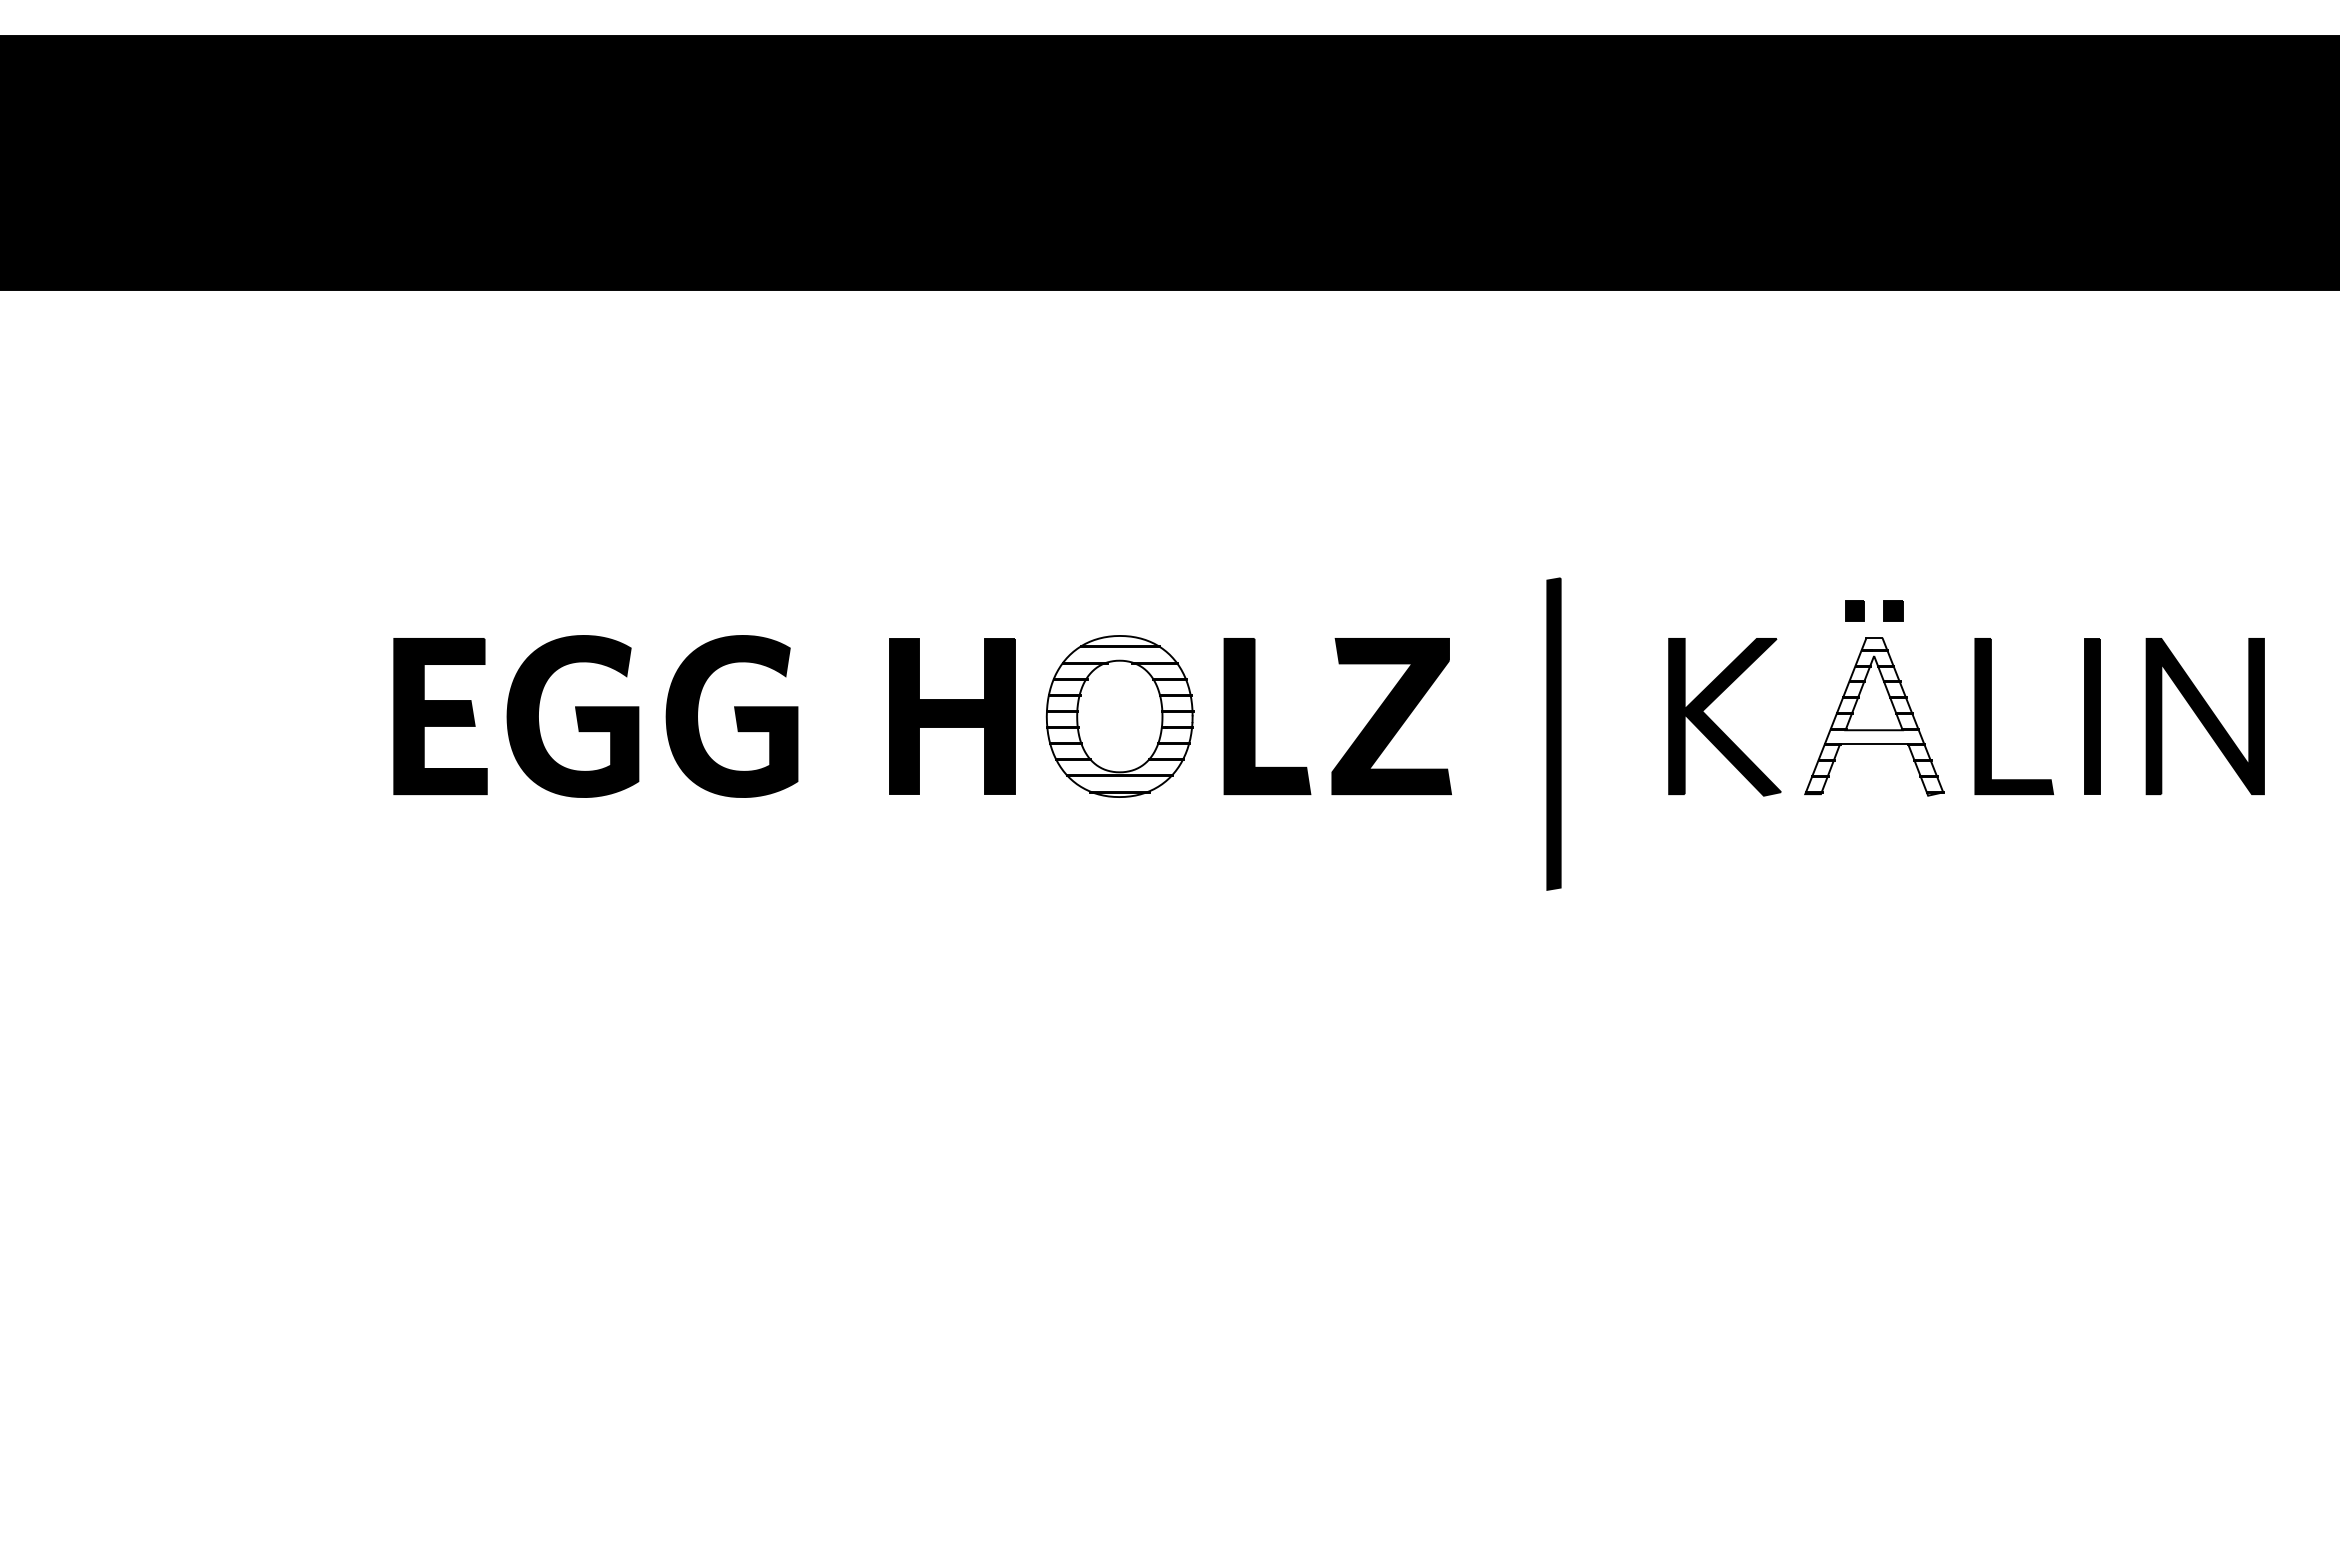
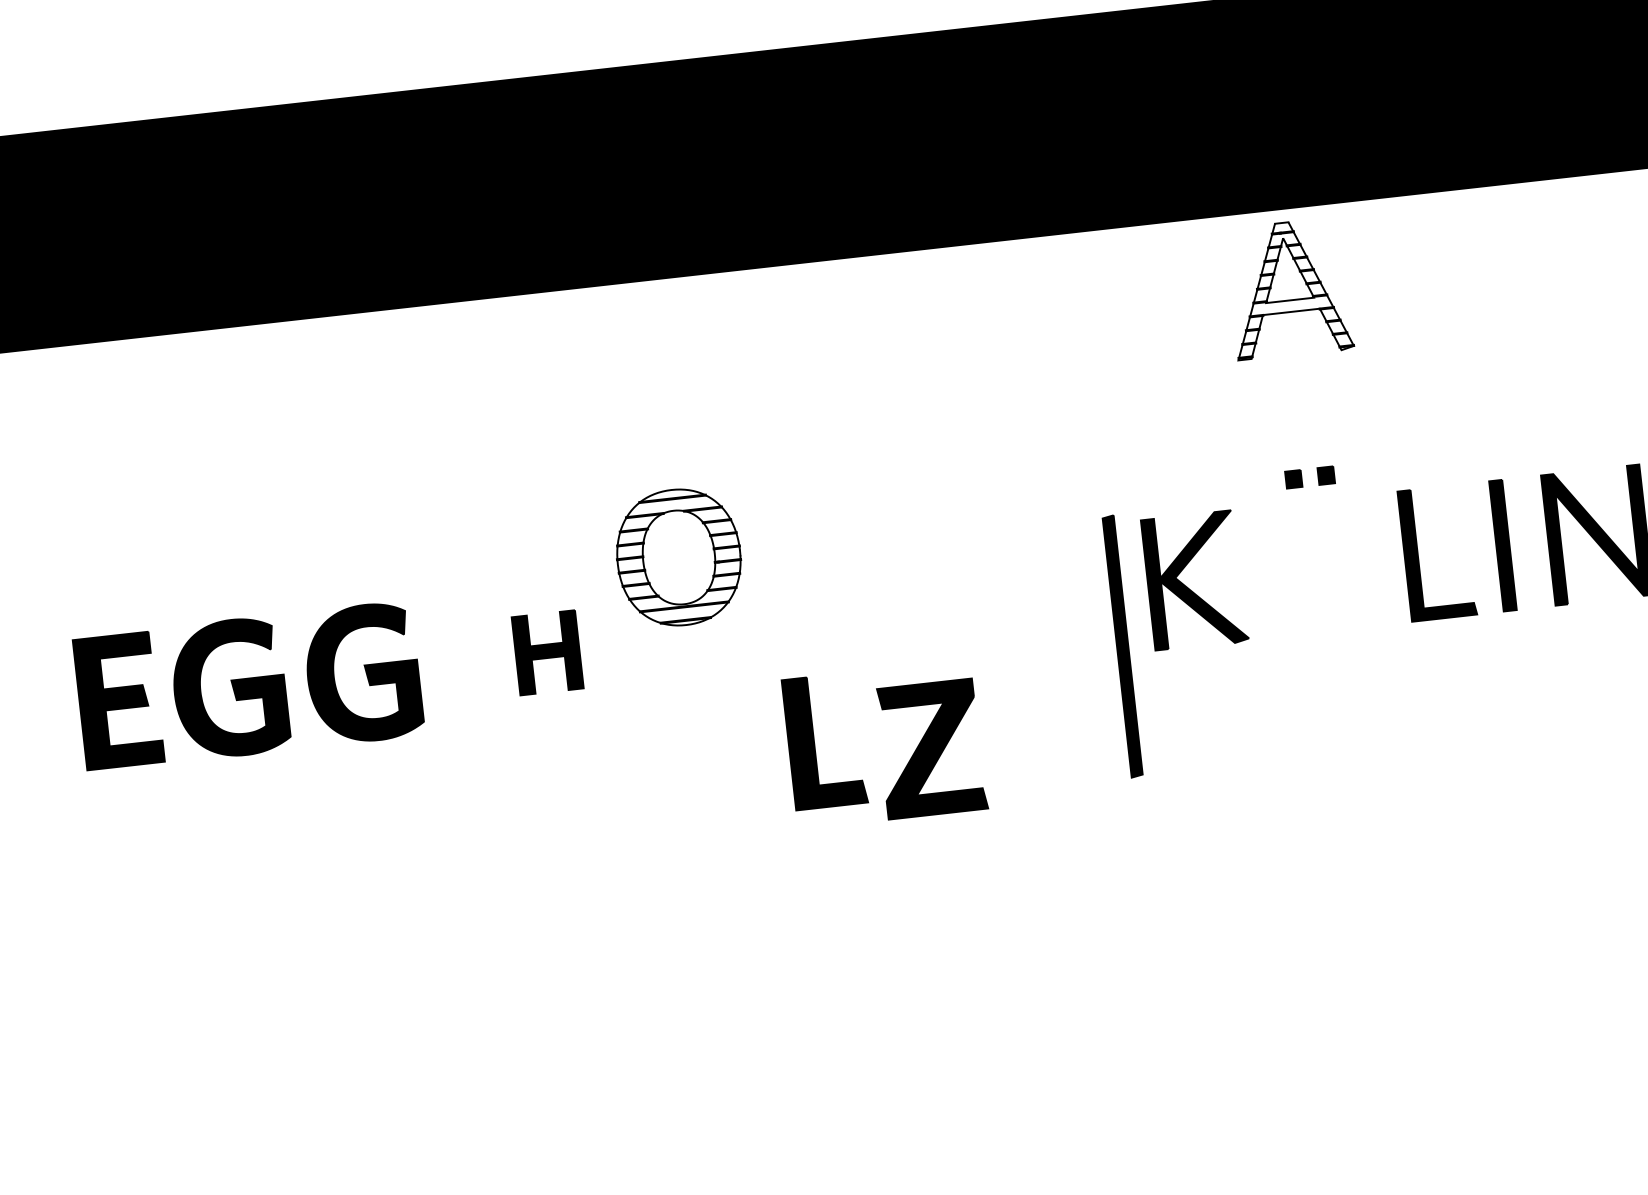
part: (952, 716) -> (547, 652), size x0.6
part: (1119, 716) -> (678, 557), moved
part: (1255, 716) -> (814, 742), moved
part: (1391, 716) -> (930, 748), moved
part: (1874, 716) -> (1289, 288), moved
part: (1553, 733) -> (1122, 646), moved

